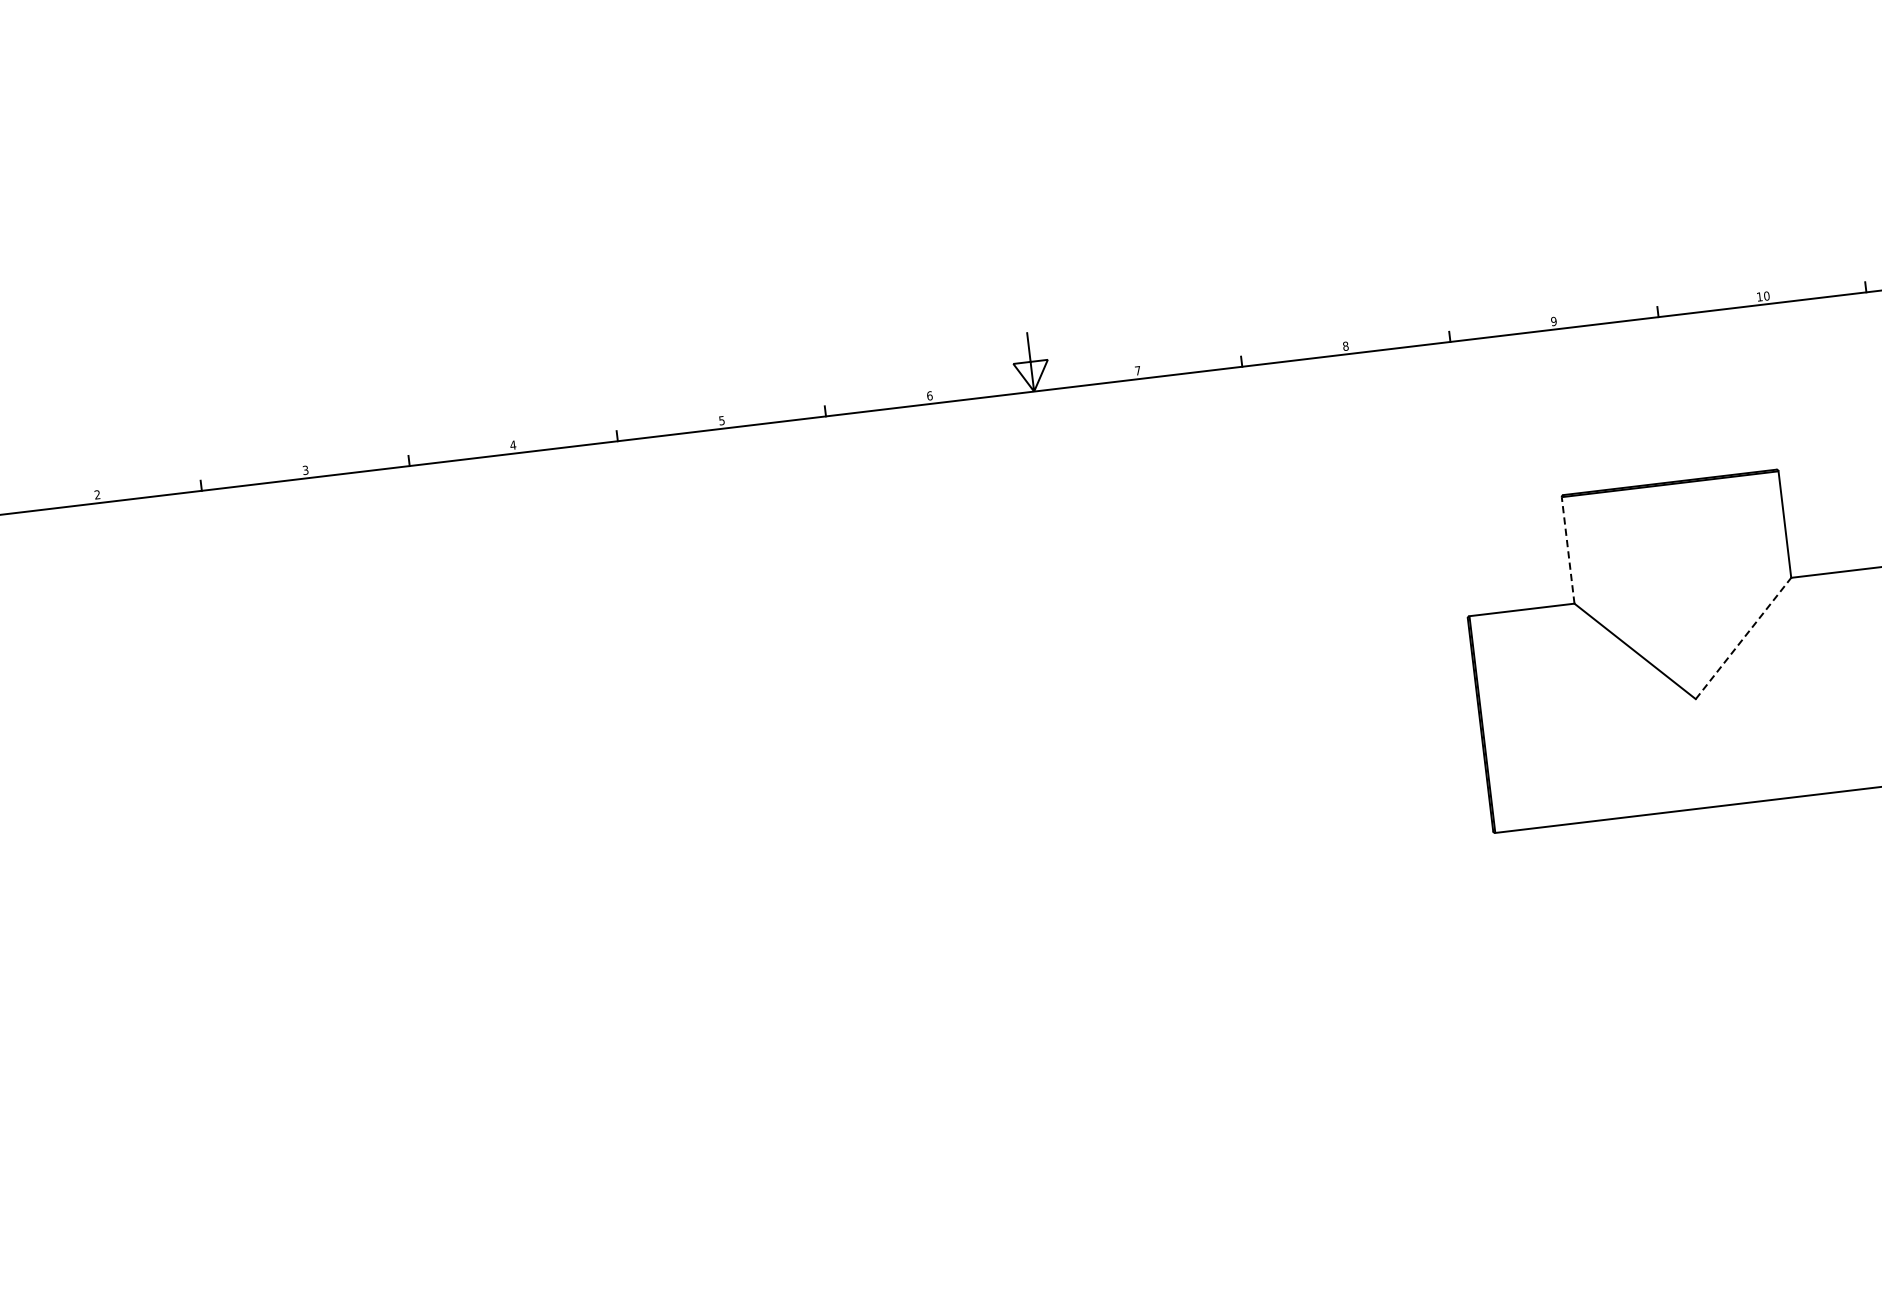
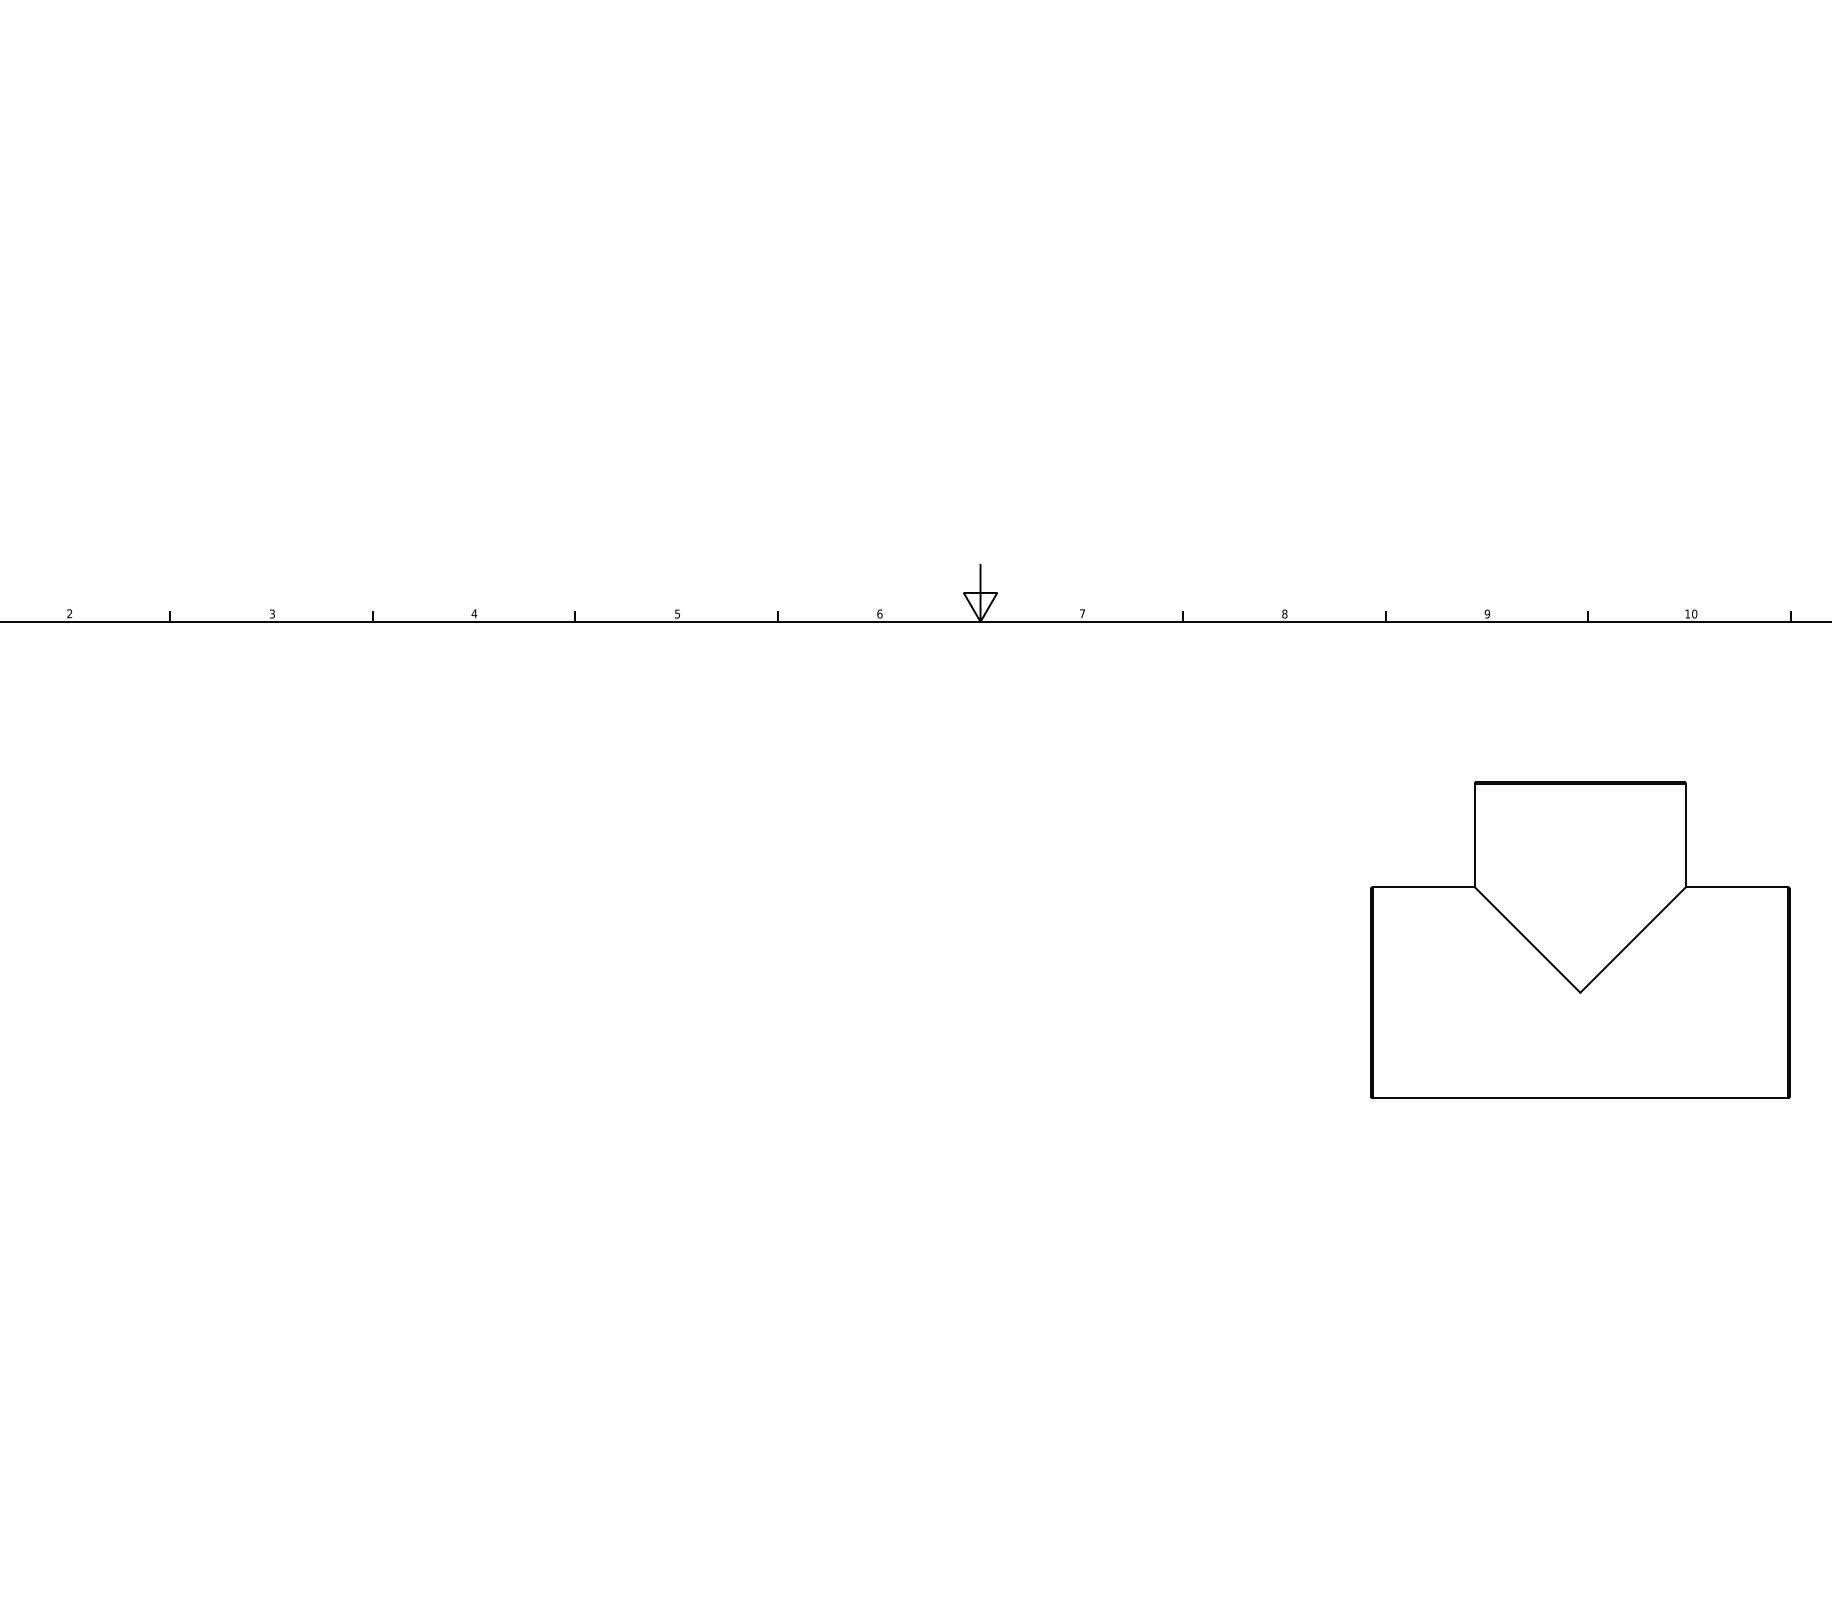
line: (1567, 550) -> (1474, 835), dashed -> solid
line: (1743, 638) -> (1633, 940), dashed -> solid

